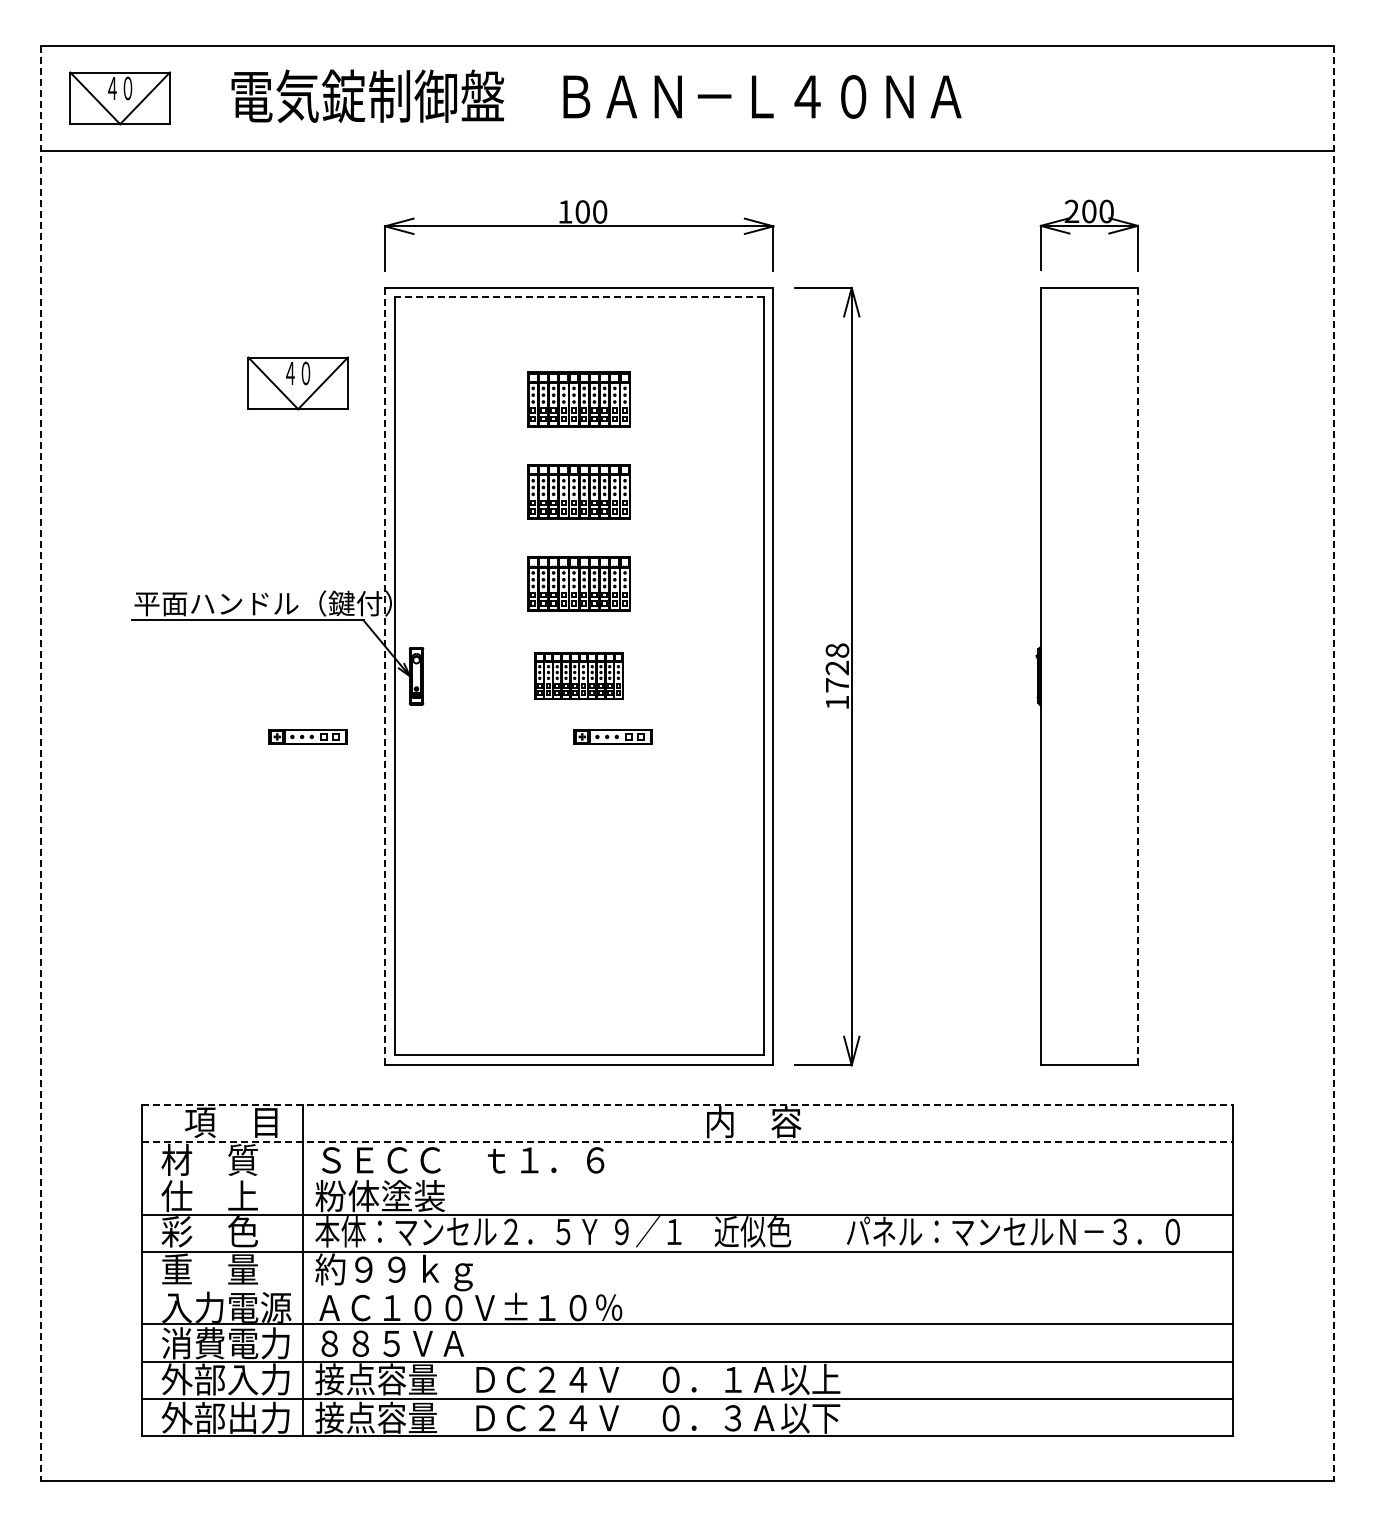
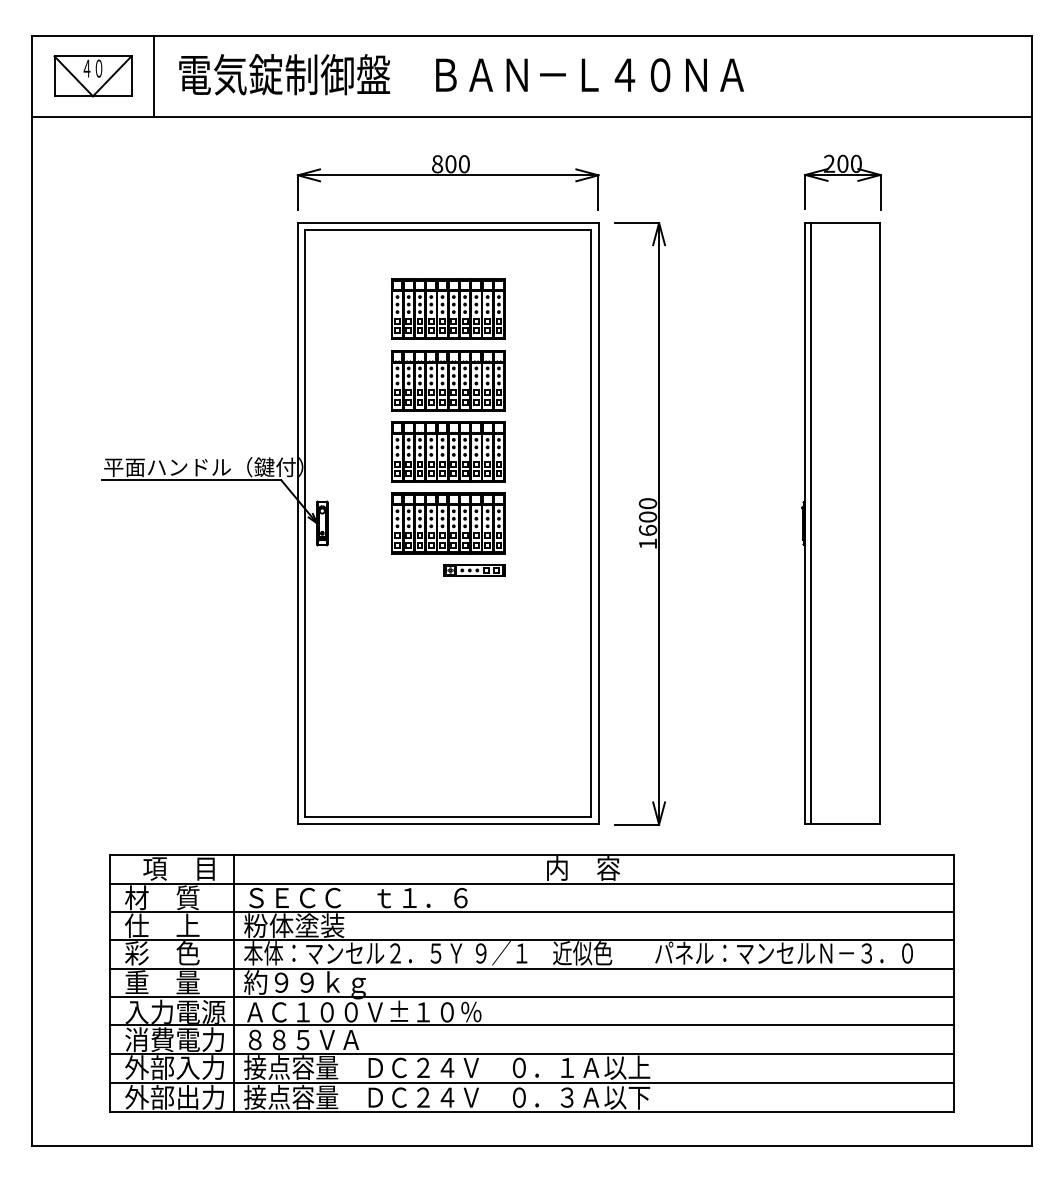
line: (199, 97) -> (154, 75), added
text: (565, 211) -> (437, 163), 100 -> 800
line: (579, 297) -> (448, 230), dashed -> solid
part: (297, 383) -> (230, 296), removed
part: (578, 399) -> (447, 309), size x1.43
part: (578, 491) -> (447, 380), size x1.43
part: (578, 583) -> (447, 451), size x1.43
text: (837, 667) -> (648, 516), 1728 -> 1600
part: (578, 675) -> (447, 522), size x1.67
line: (1047, 675) -> (810, 522), added
line: (384, 676) -> (297, 523), dashed -> solid
line: (1137, 676) -> (880, 523), dashed -> solid
part: (307, 736) -> (237, 570), removed
line: (41, 763) -> (32, 591), dashed -> solid
line: (1333, 763) -> (1031, 591), dashed -> solid
line: (687, 1104) -> (532, 854), dashed -> solid
line: (687, 1141) -> (532, 883), dashed -> solid
line: (687, 1178) -> (532, 912), added
line: (687, 1288) -> (532, 997), added

